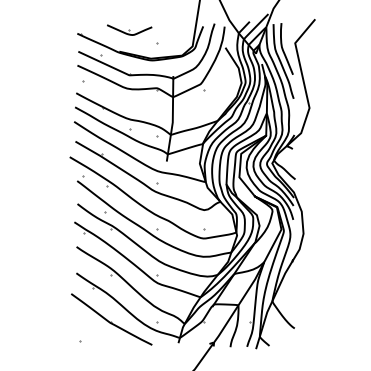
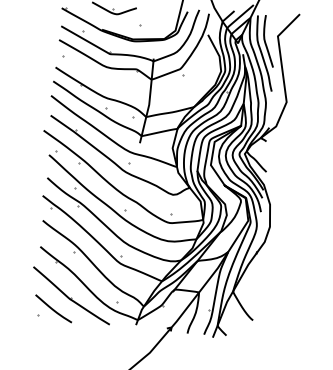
curve: (94, 333) -> (53, 308), added

